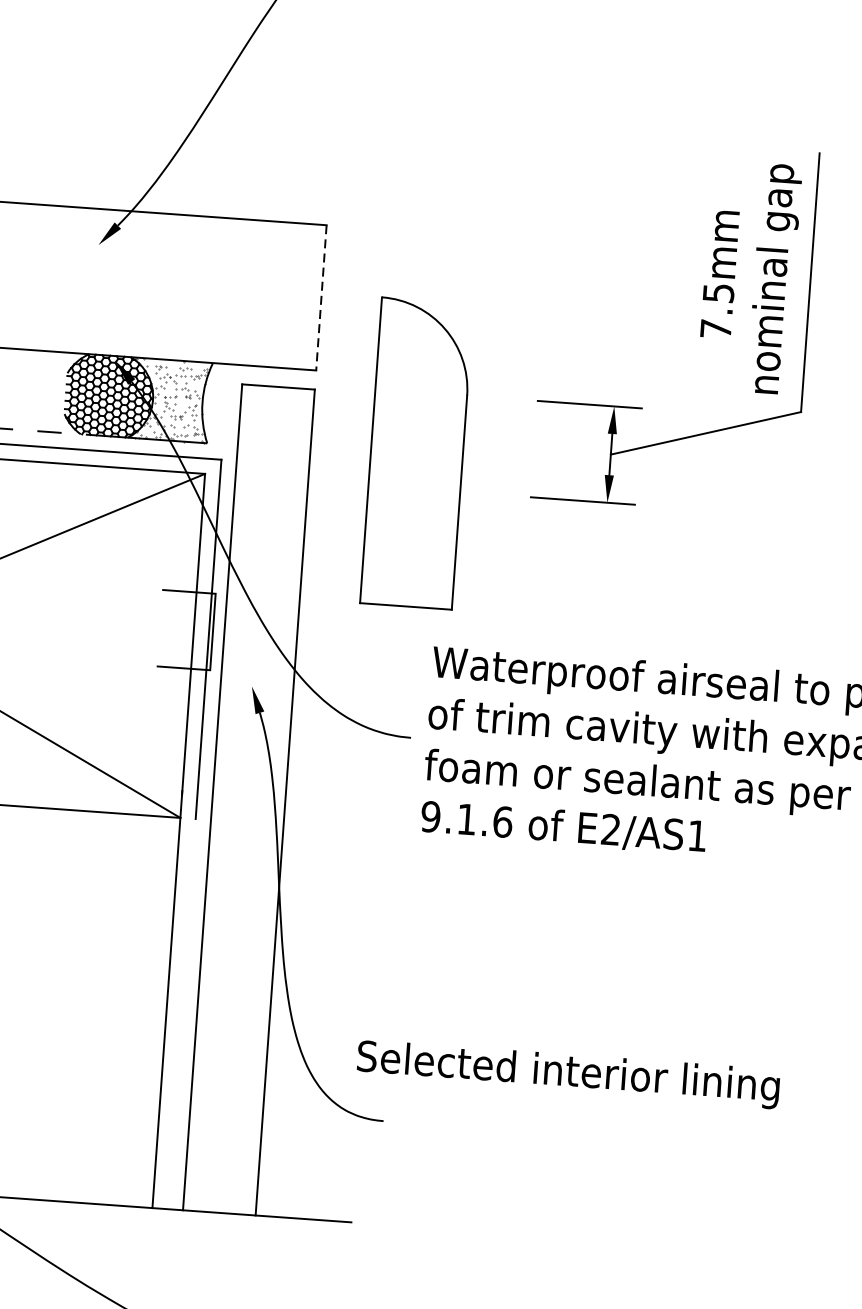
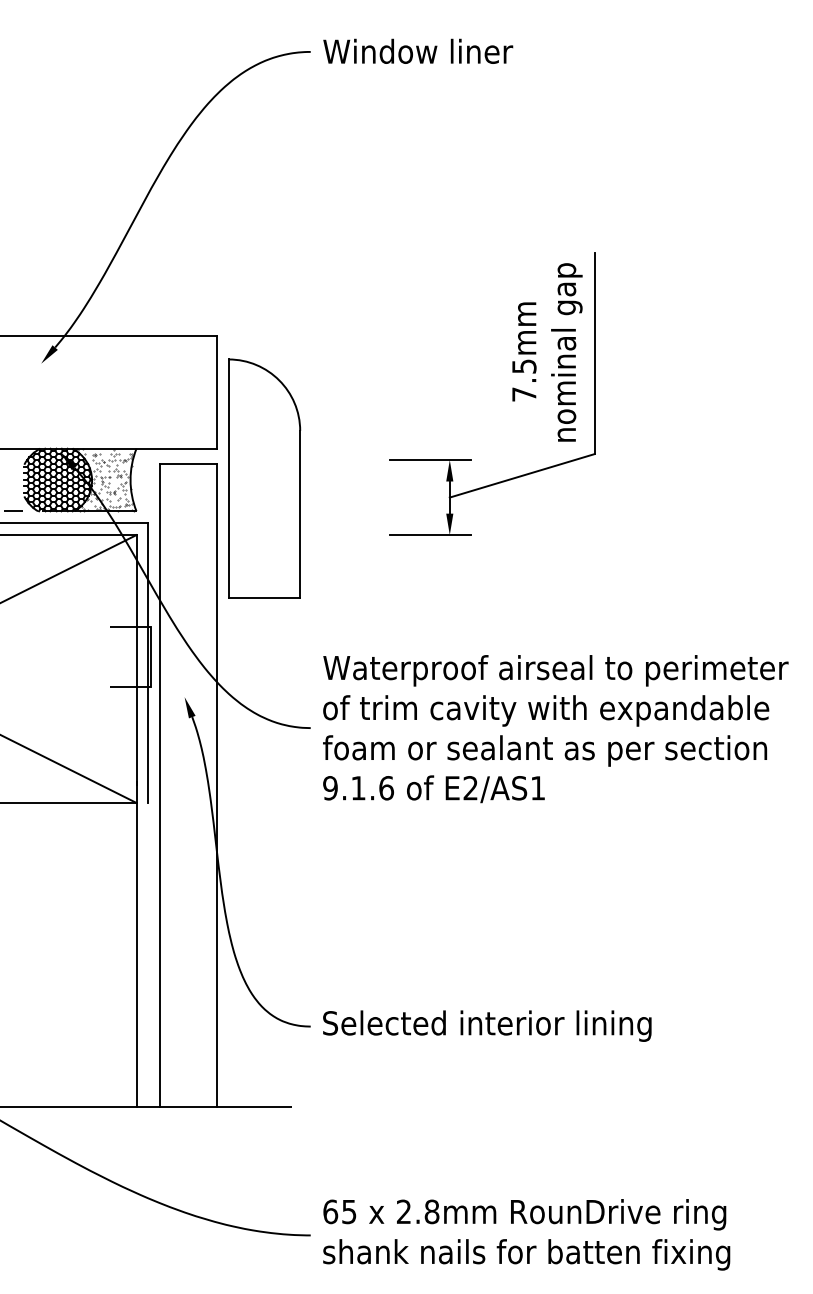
line: (320, 298) -> (216, 392), dashed -> solid
part: (416, 453) -> (264, 478), moved
text: (568, 1073) -> (487, 1025), moved

